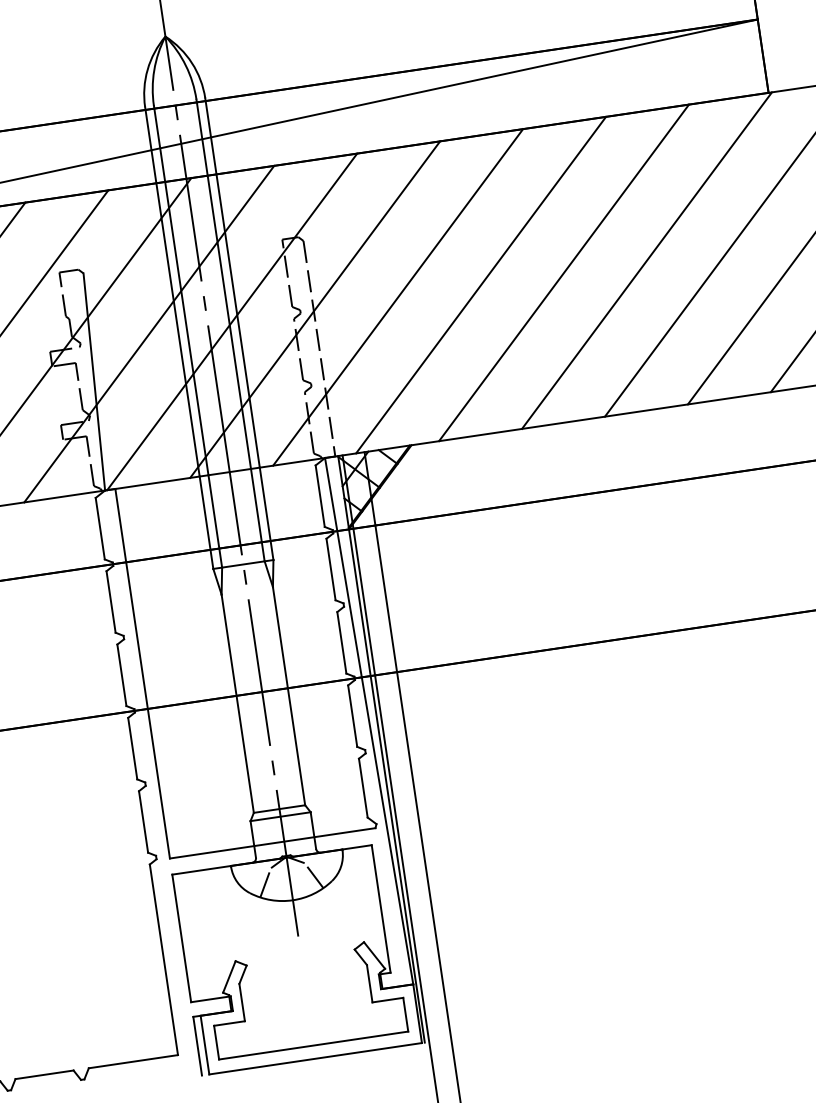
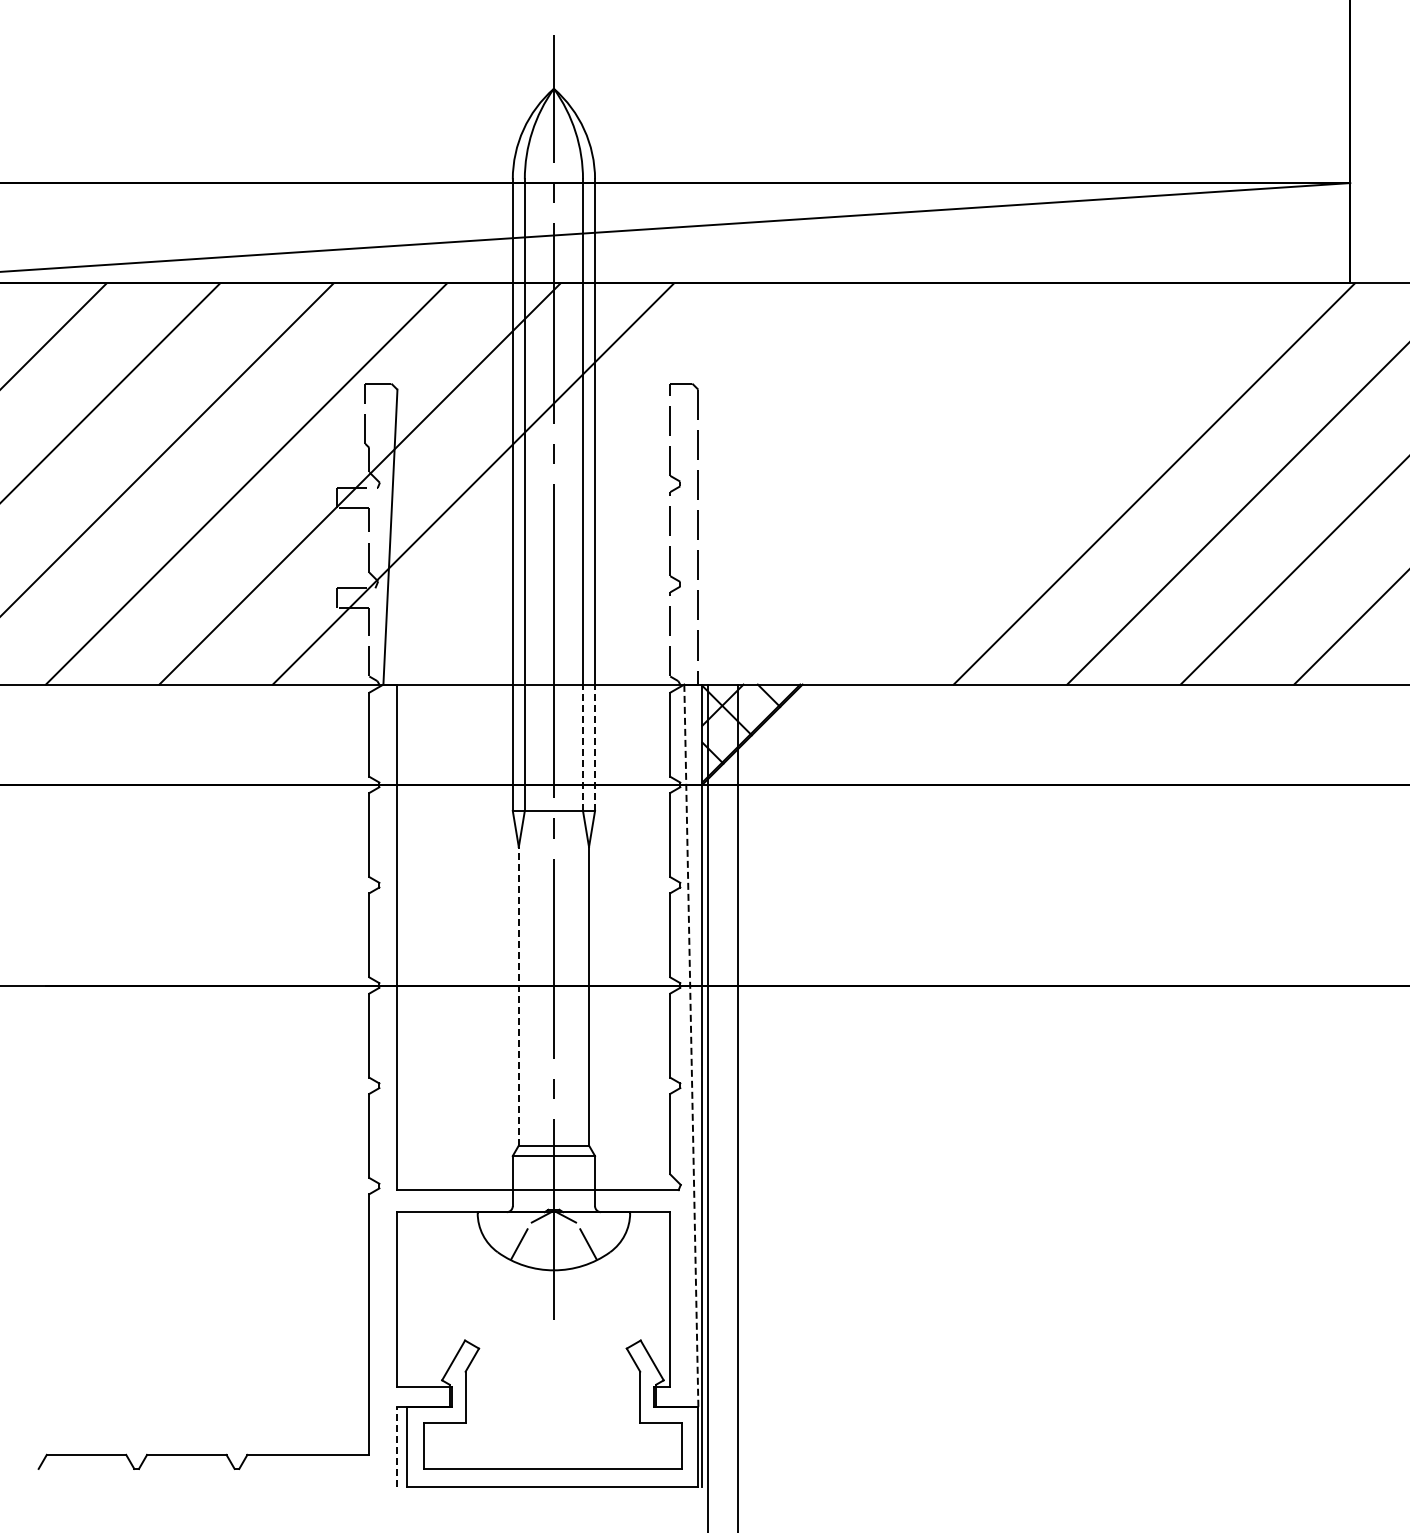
line: (563, 272) -> (1040, 483), removed
line: (481, 284) -> (927, 483), removed
line: (397, 297) -> (813, 483), removed
line: (315, 309) -> (700, 483), removed
line: (231, 321) -> (586, 483), removed
line: (266, 513) -> (595, 747), solid -> dashed
line: (258, 514) -> (583, 747), solid -> dashed
line: (237, 703) -> (518, 995), solid -> dashed
line: (369, 721) -> (691, 1045), solid -> dashed
line: (197, 1045) -> (397, 1446), solid -> dashed

